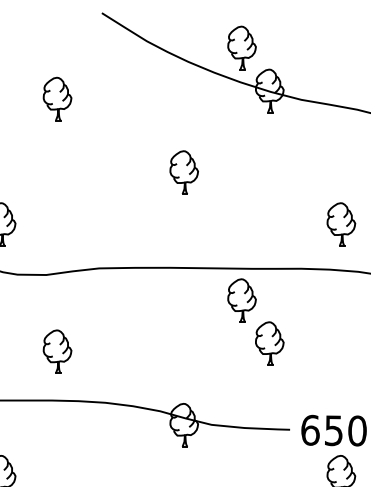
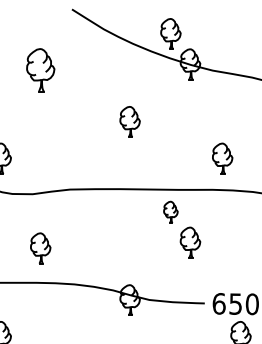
part: (57, 98) -> (40, 69), size x1.4
part: (341, 224) -> (222, 158), moved
part: (241, 300) -> (170, 212), size x0.7

